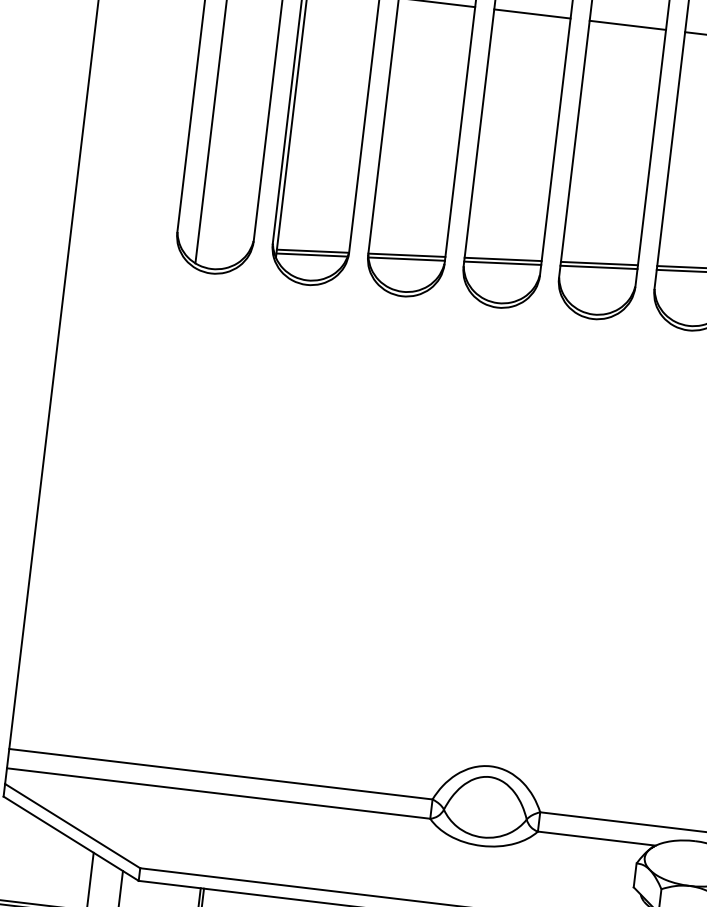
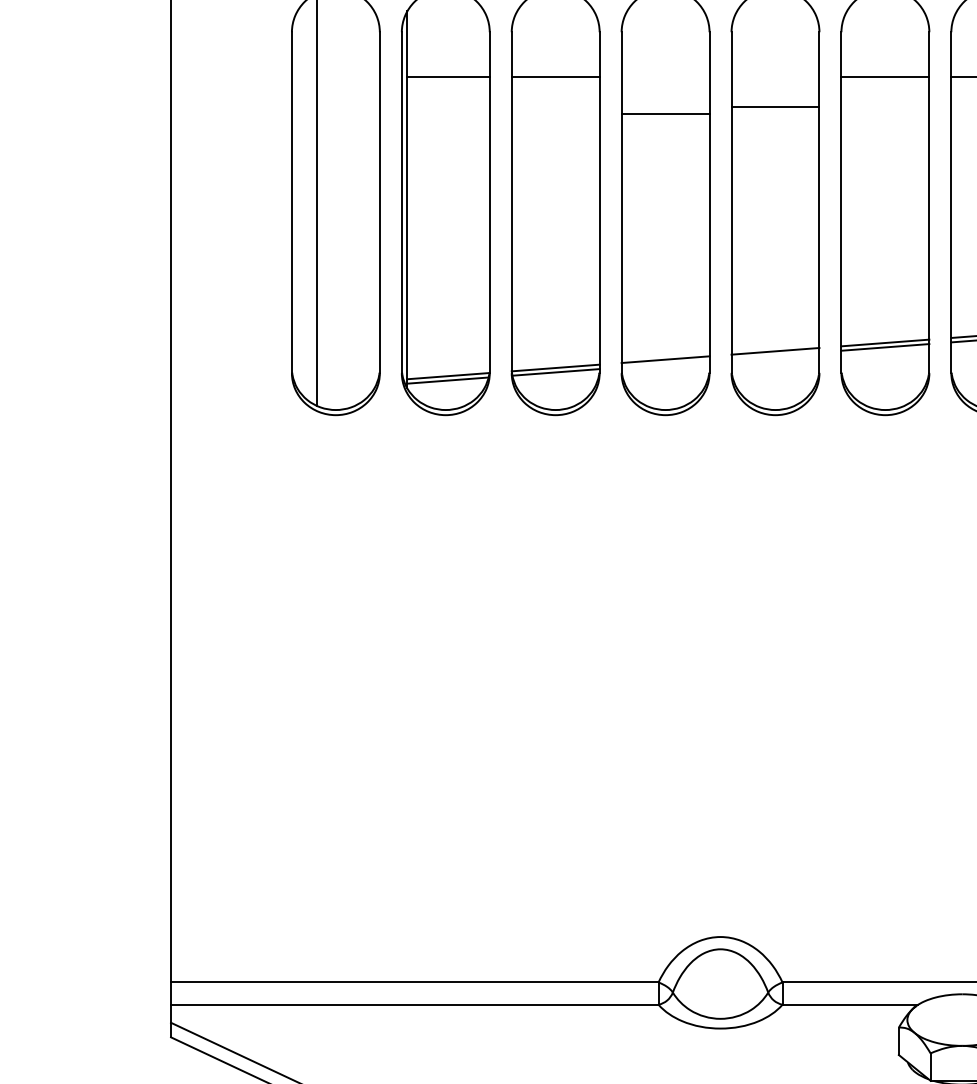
line: (532, 13) -> (665, 113), moved
line: (627, 24) -> (775, 106), moved
line: (502, 262) -> (665, 363), removed
line: (599, 267) -> (775, 355), removed

